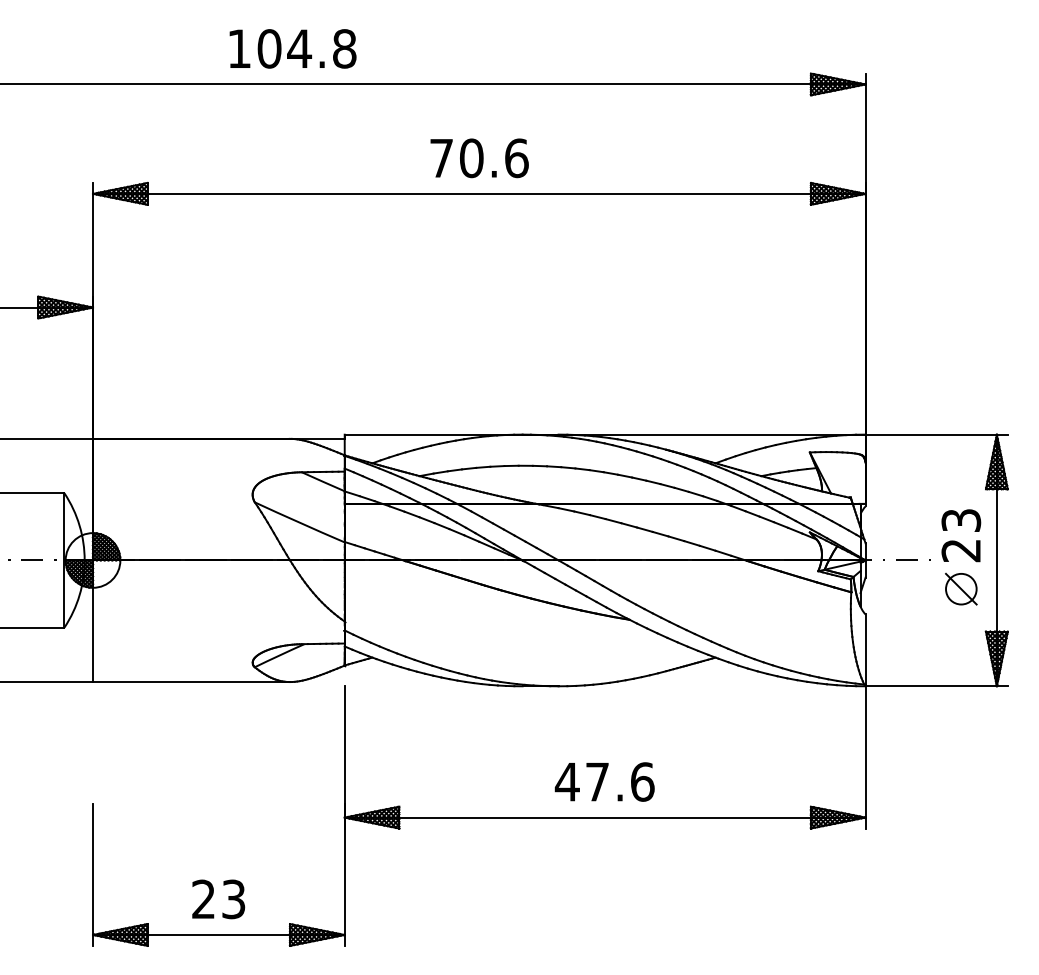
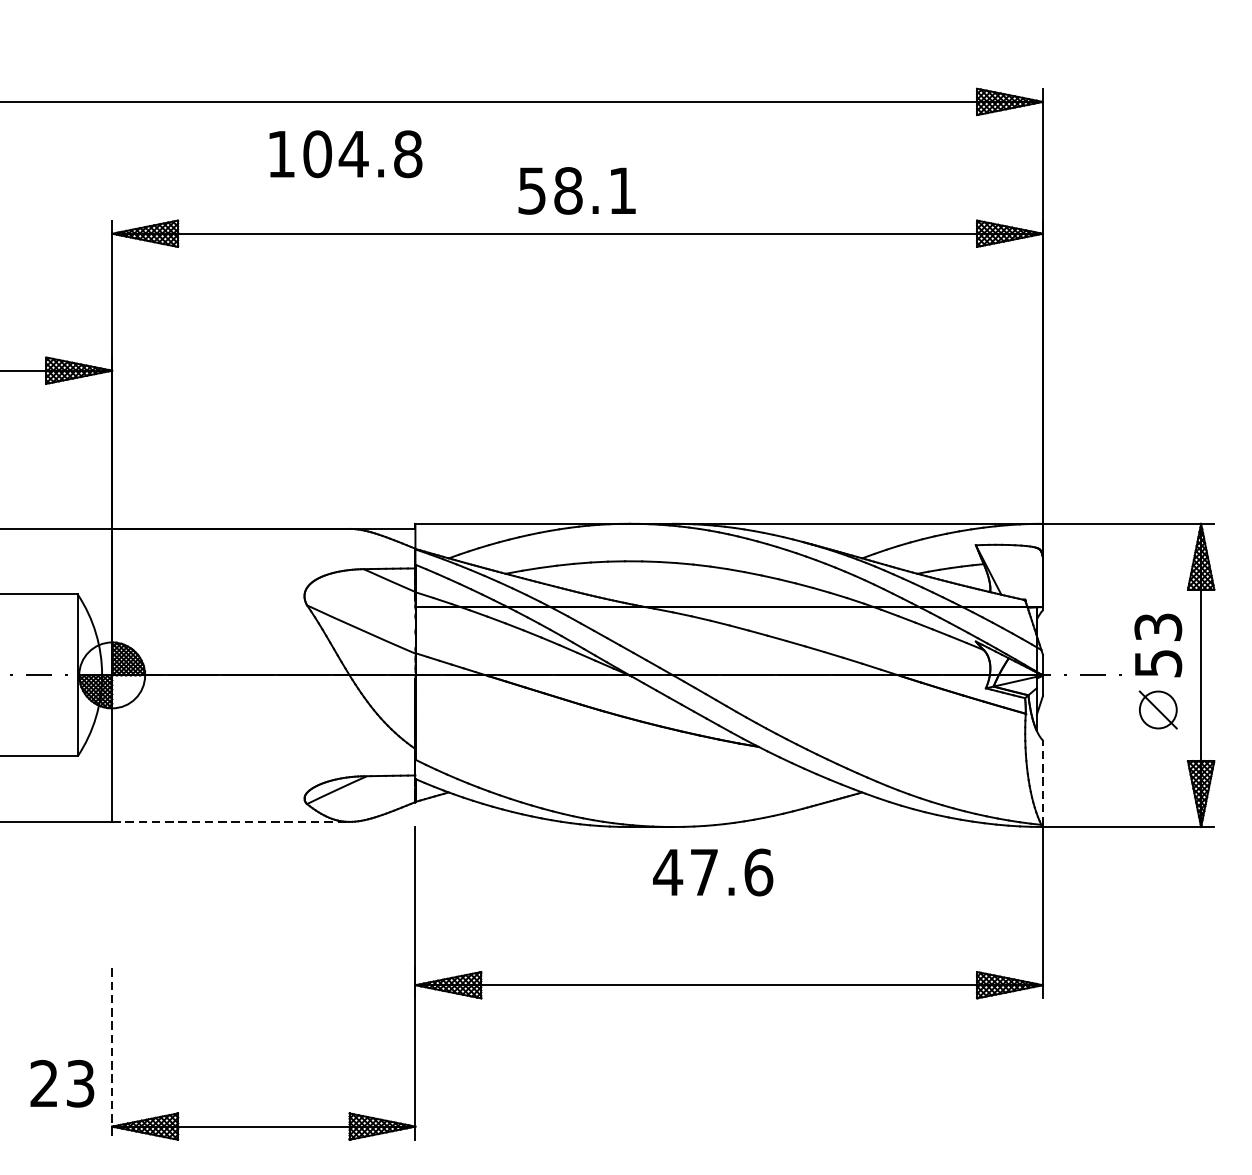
text: (292, 48) -> (345, 153), moved
text: (479, 158) -> (577, 191), 70.6 -> 58.1
text: (961, 550) -> (1158, 663), 23 -> 53
line: (865, 649) -> (1042, 782), solid -> dashed
line: (191, 682) -> (230, 822), solid -> dashed
text: (604, 781) -> (712, 871), moved
line: (93, 875) -> (112, 1054), solid -> dashed
text: (218, 899) -> (62, 1083), moved

